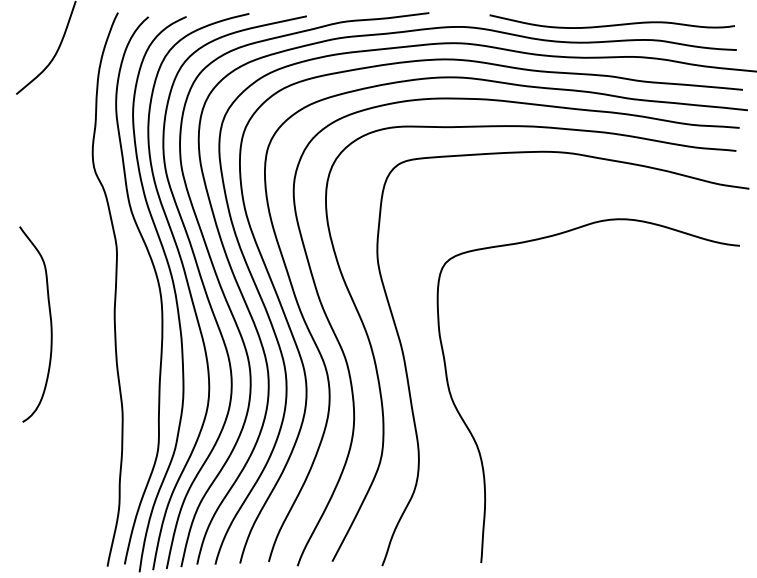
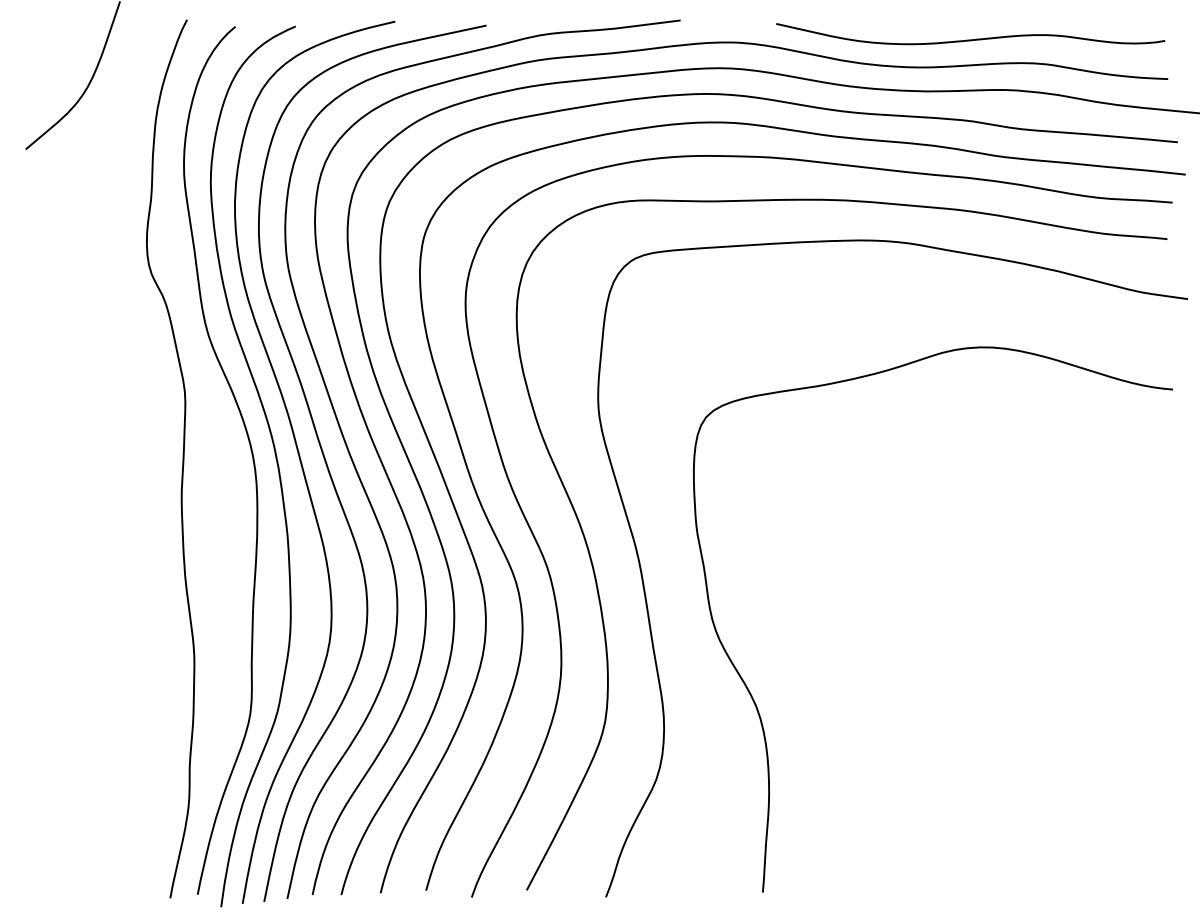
curve: (50, 324) -> (79, 514), removed

